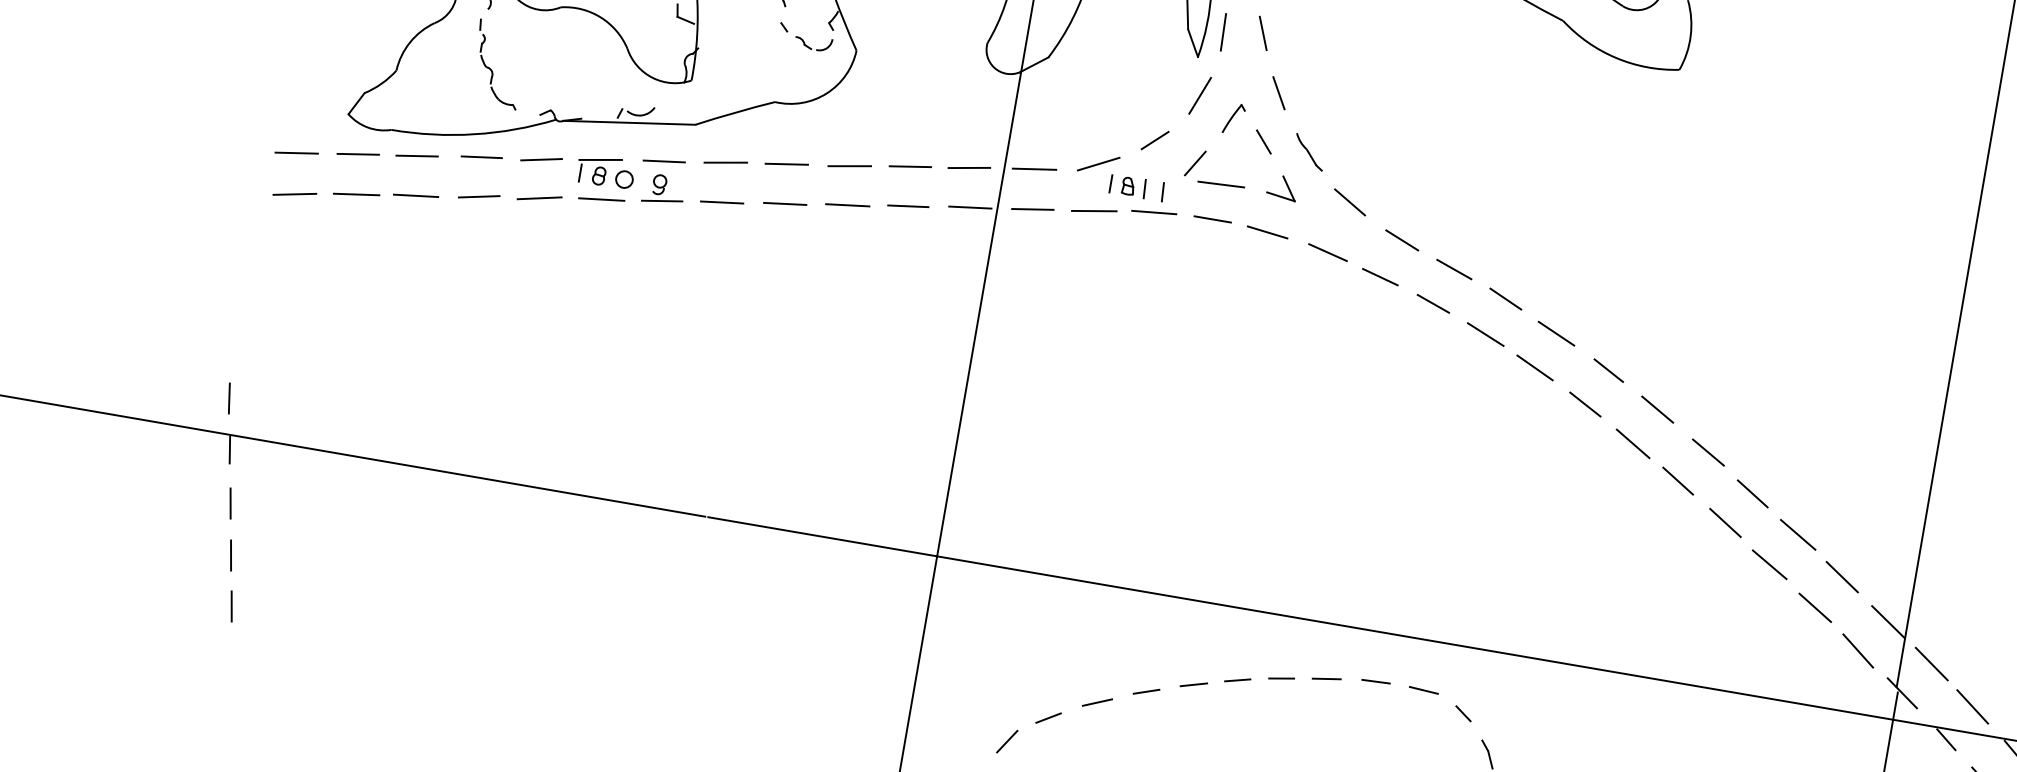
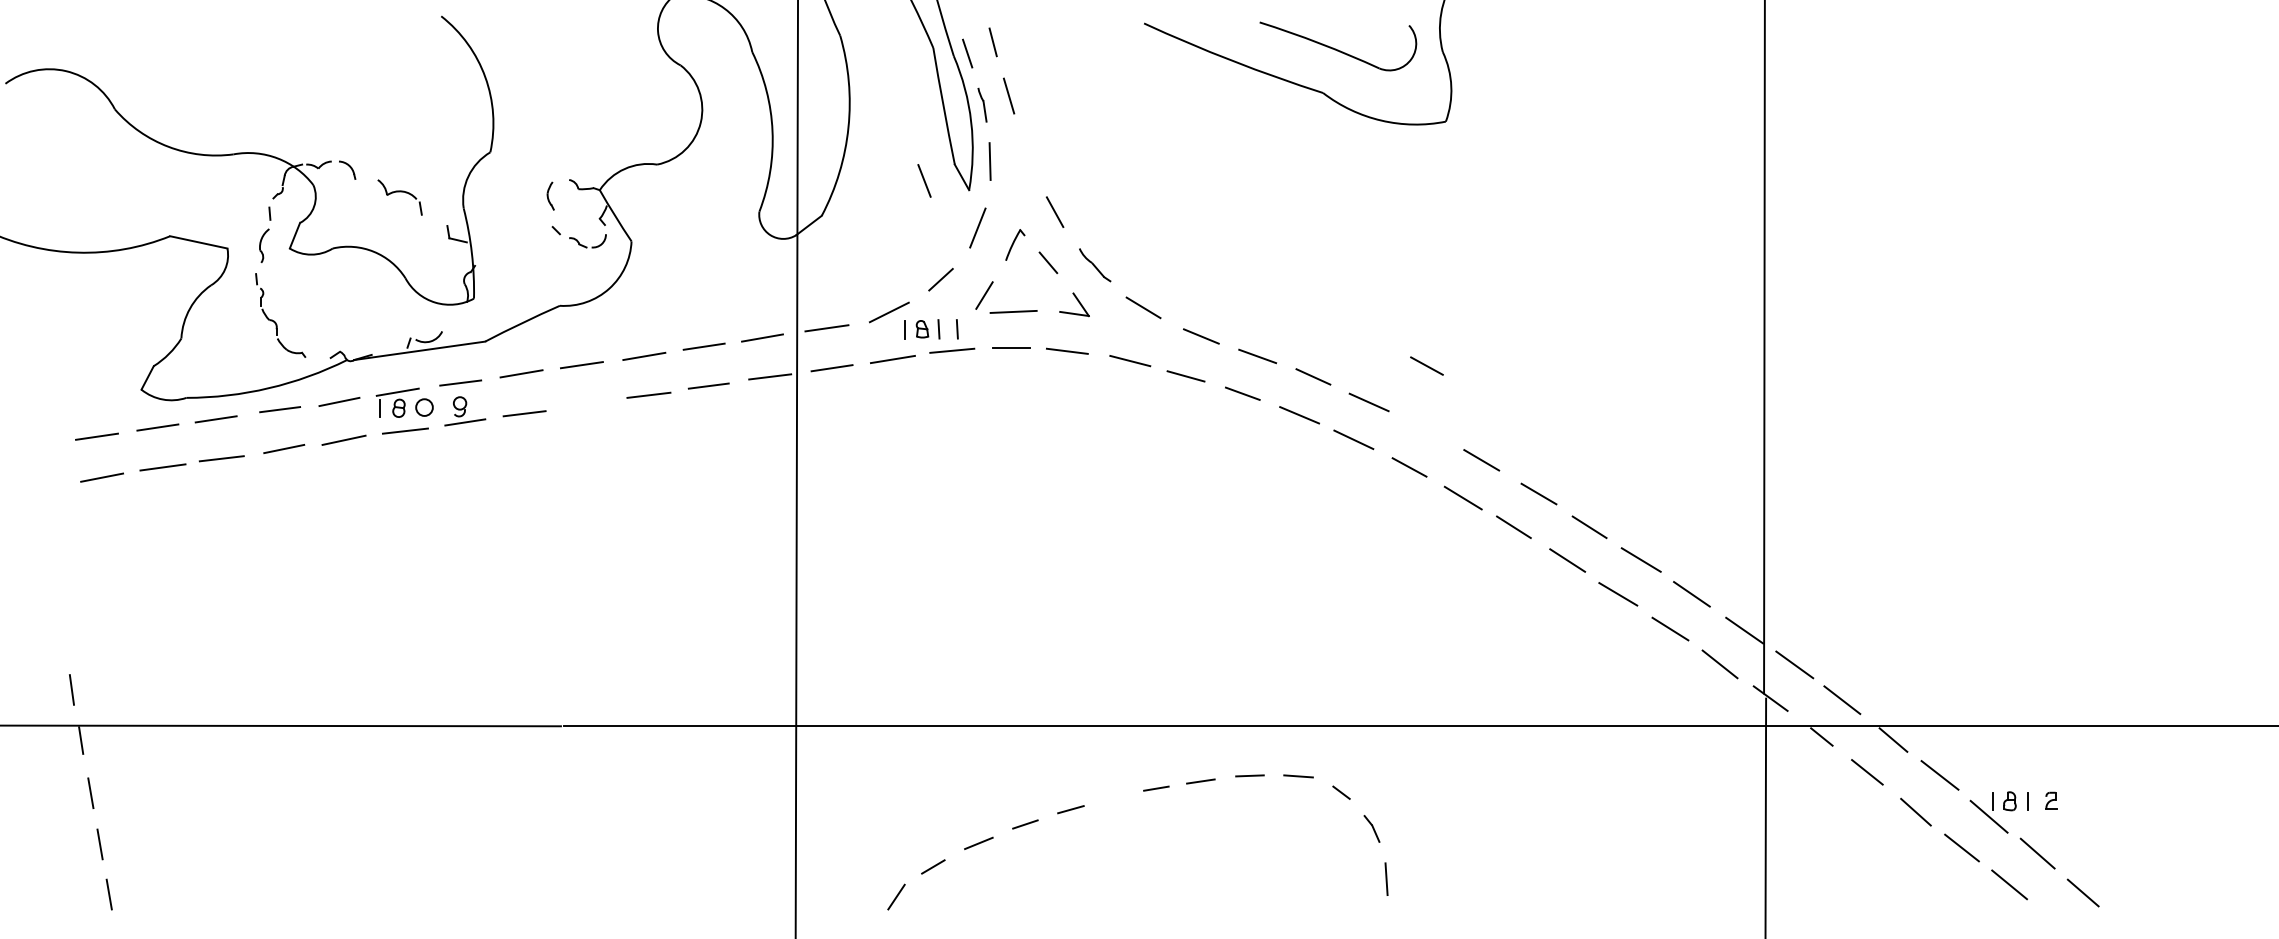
line: (1263, 33) -> (924, 180), moved
line: (785, 204) -> (587, 404), removed
line: (1608, 370) -> (1426, 365), moved
line: (1237, 680) -> (1113, 797), removed

